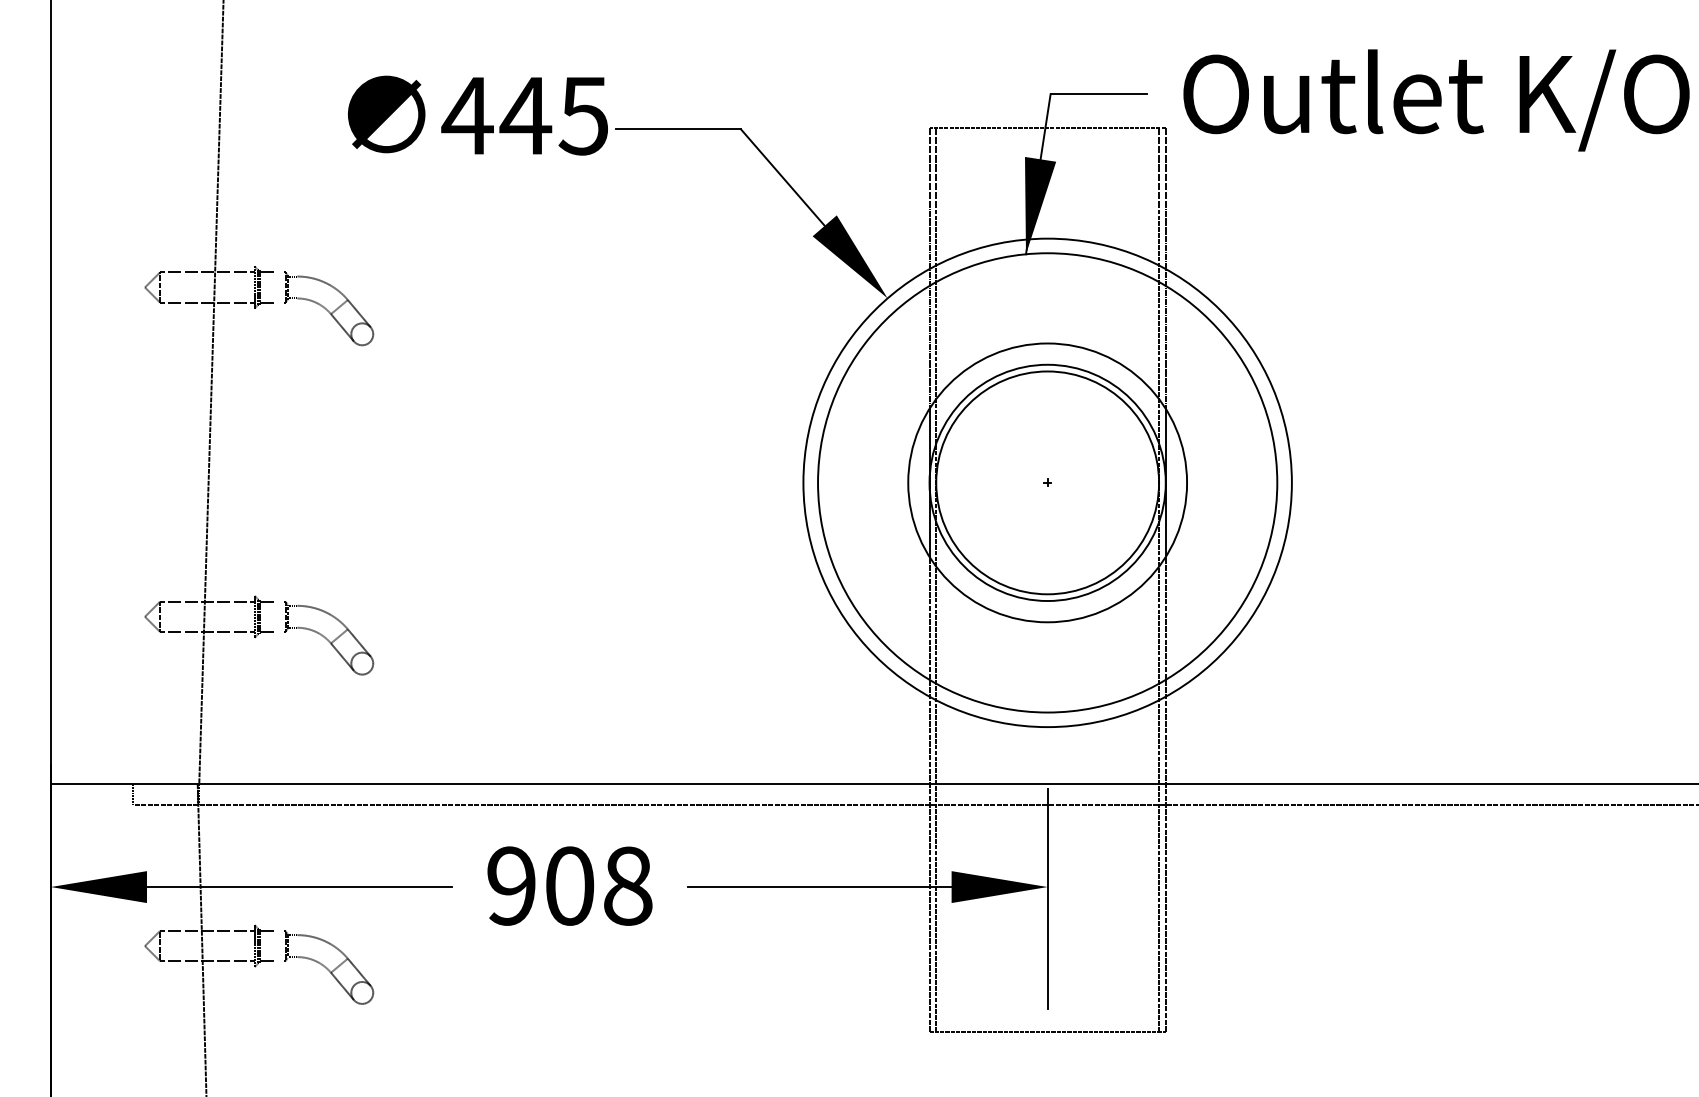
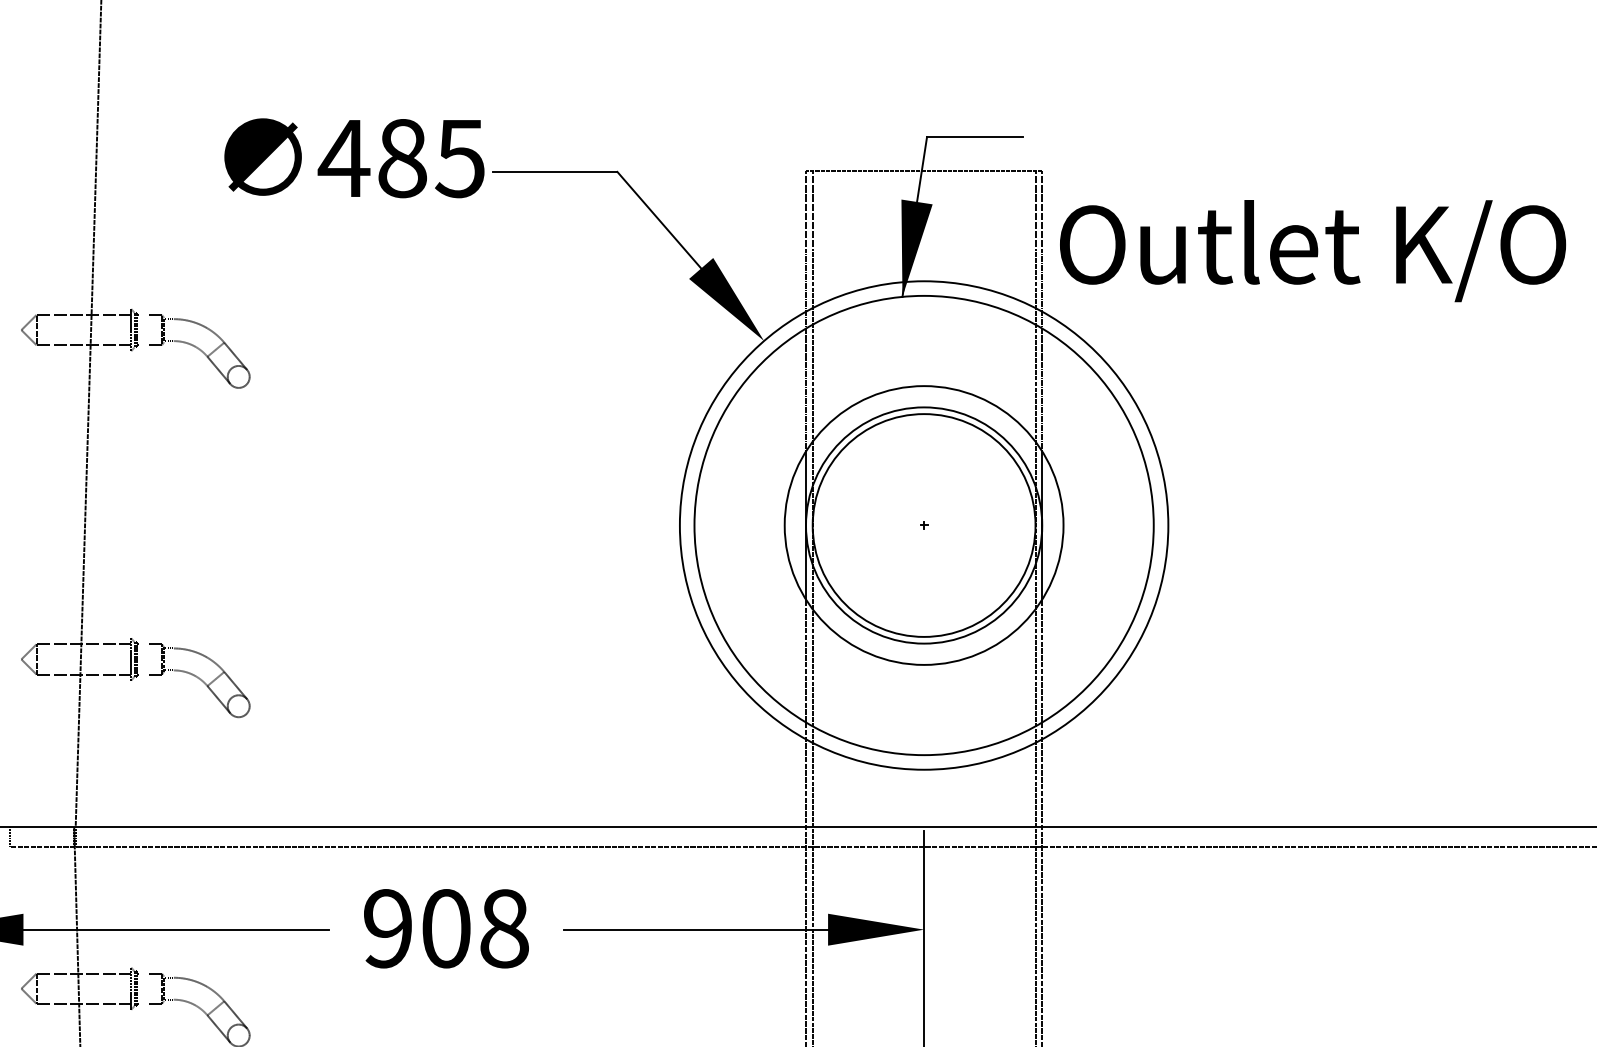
text: (1436, 100) -> (1312, 251), moved
text: (525, 115) -> (401, 158), 445 -> 485

